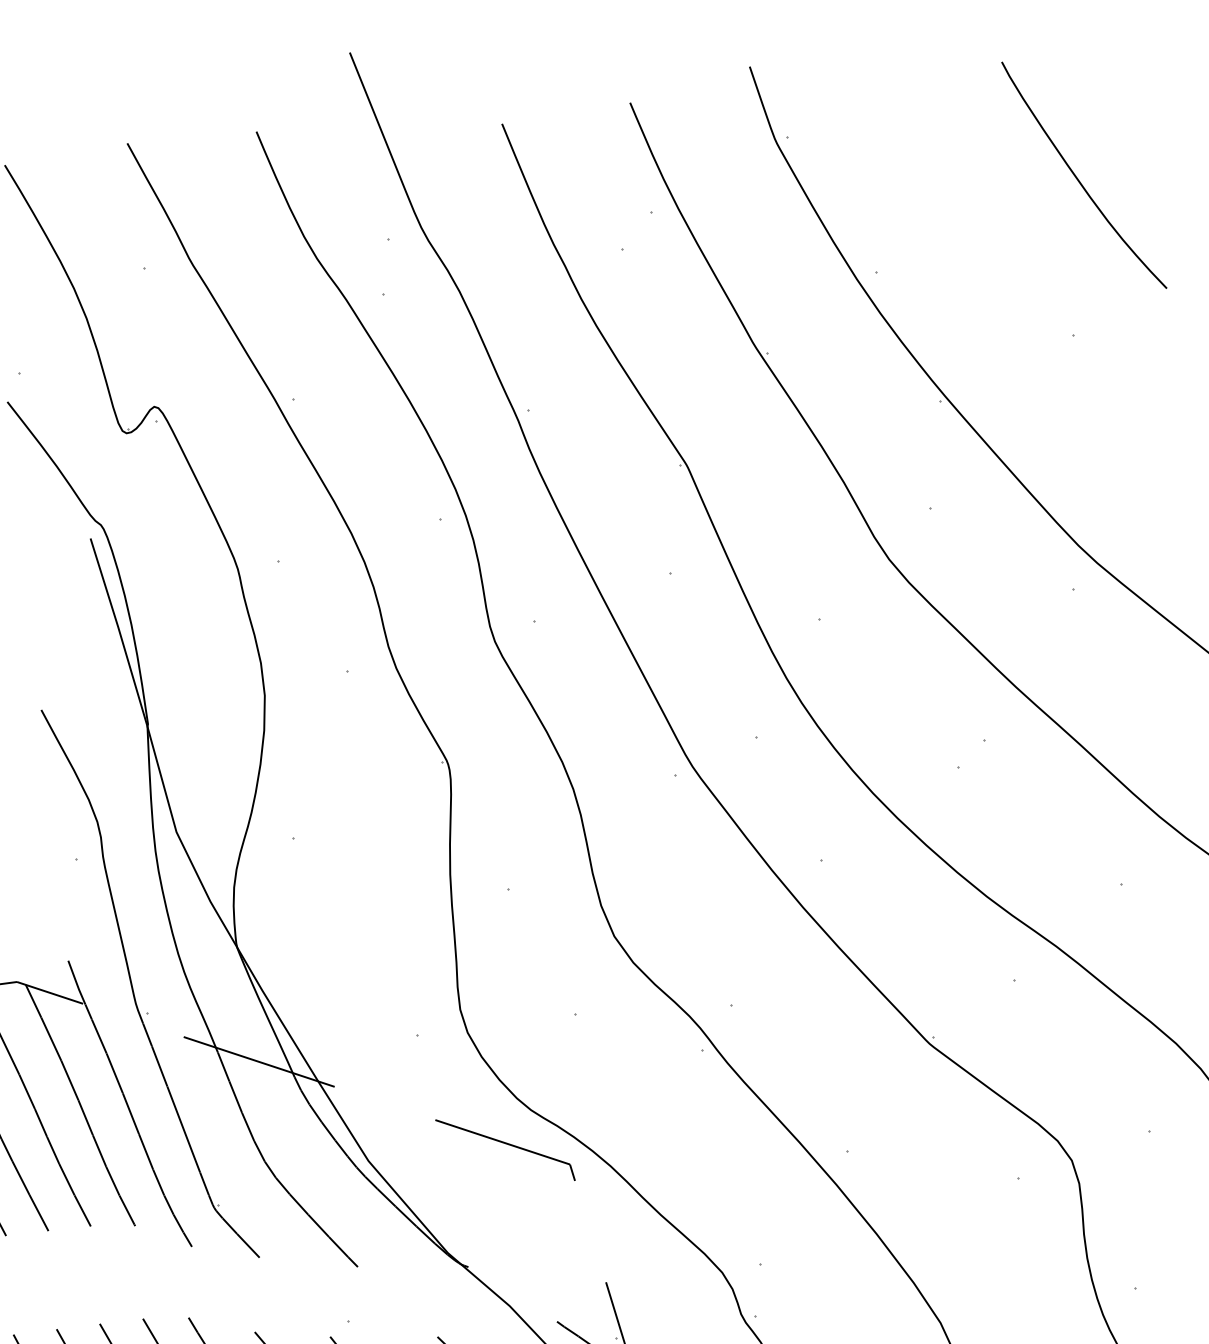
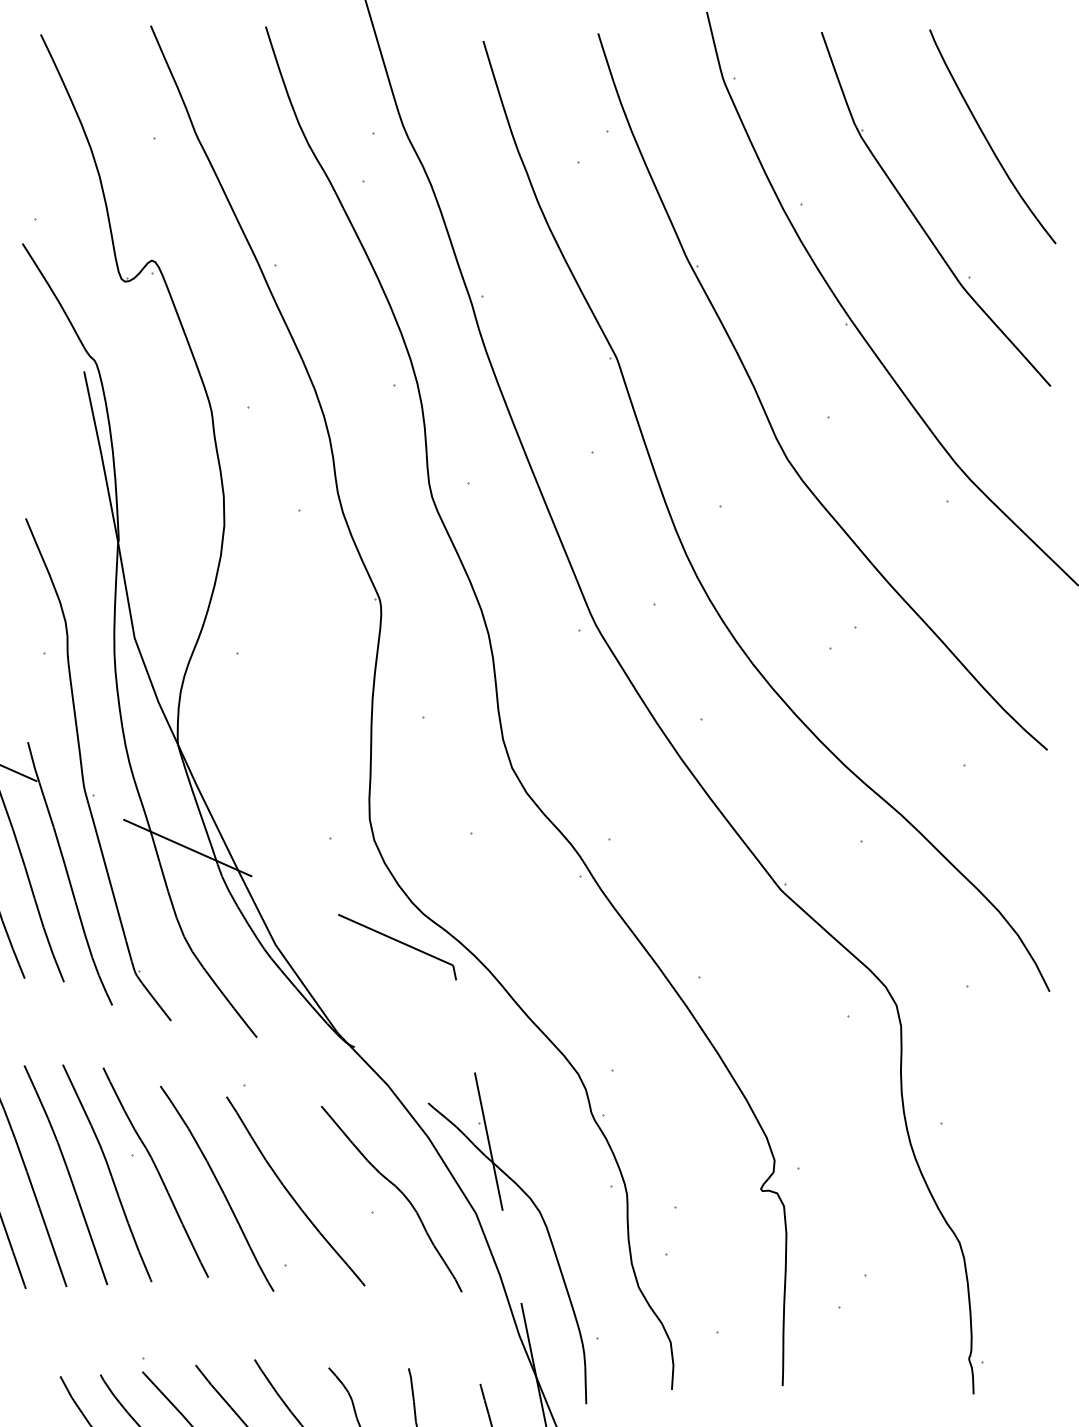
part: (1011, 278) -> (919, 221), added

